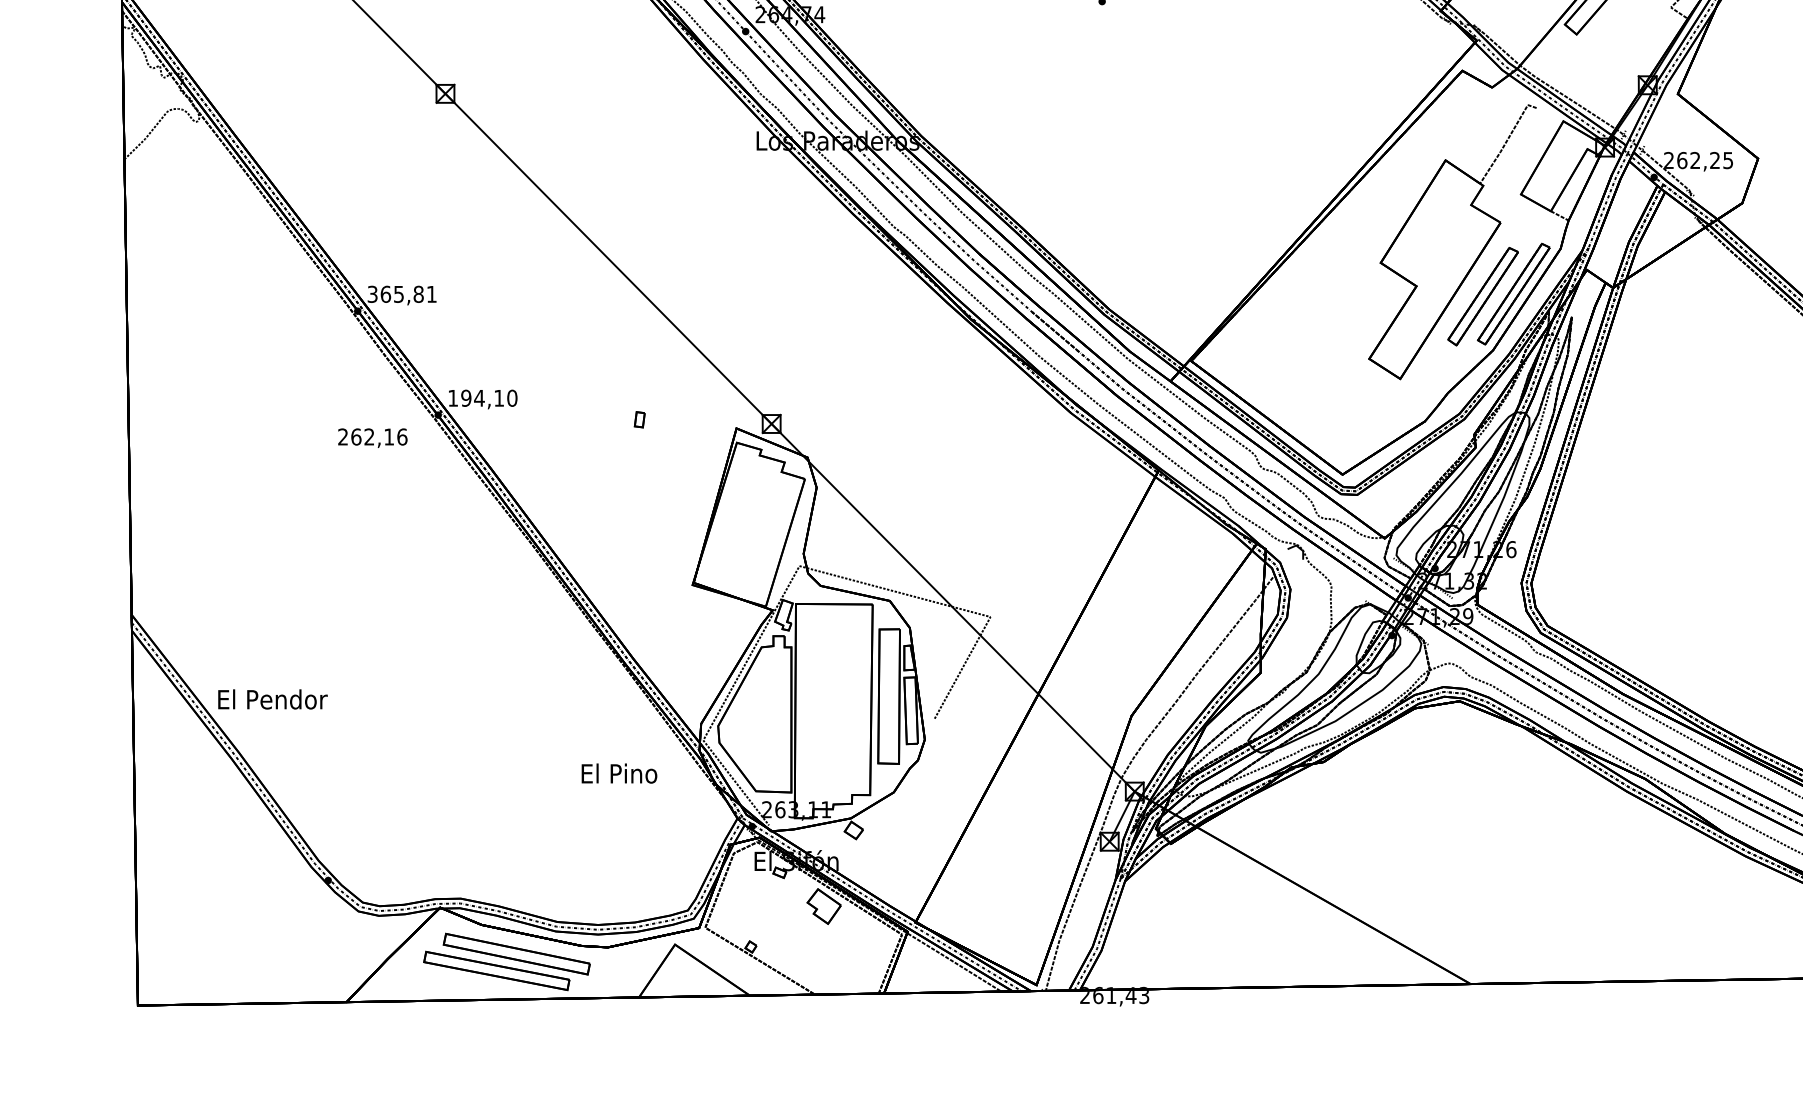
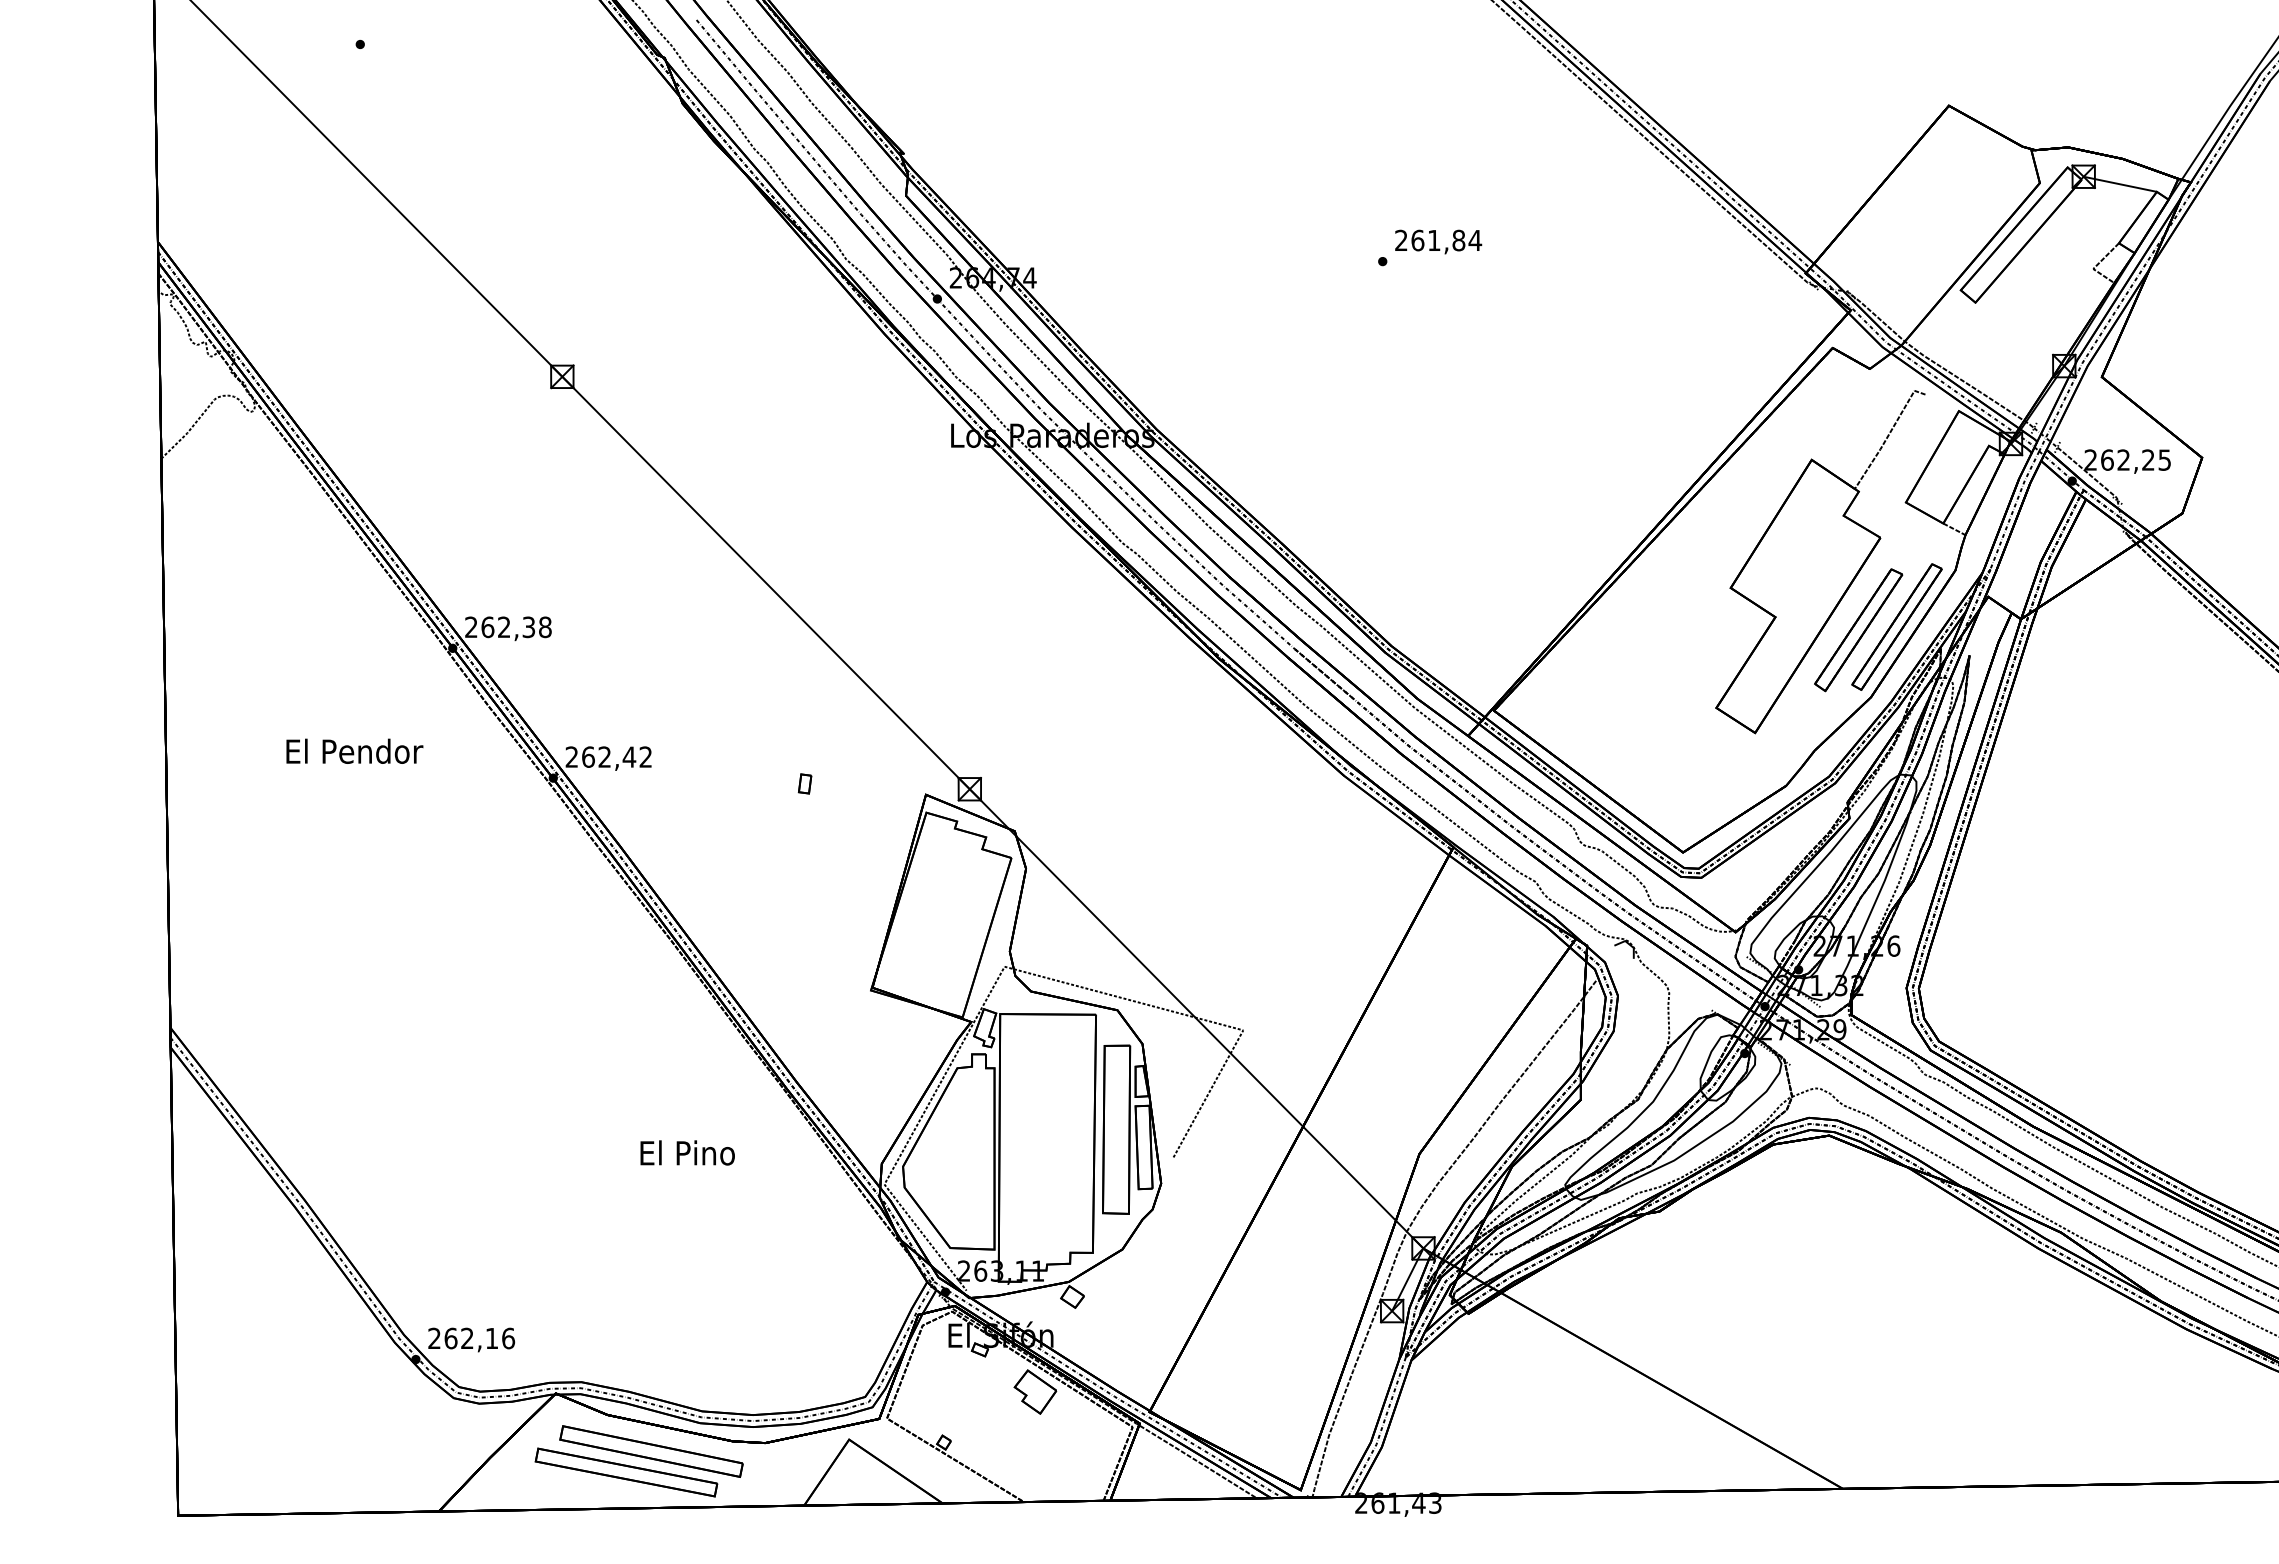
text: (402, 294) -> (508, 627), 365,81 -> 262,38
text: (482, 397) -> (608, 756), 194,10 -> 262,42
text: (372, 437) -> (471, 1339), moved
text: (272, 698) -> (354, 750), moved
text: (619, 773) -> (687, 1152), moved

